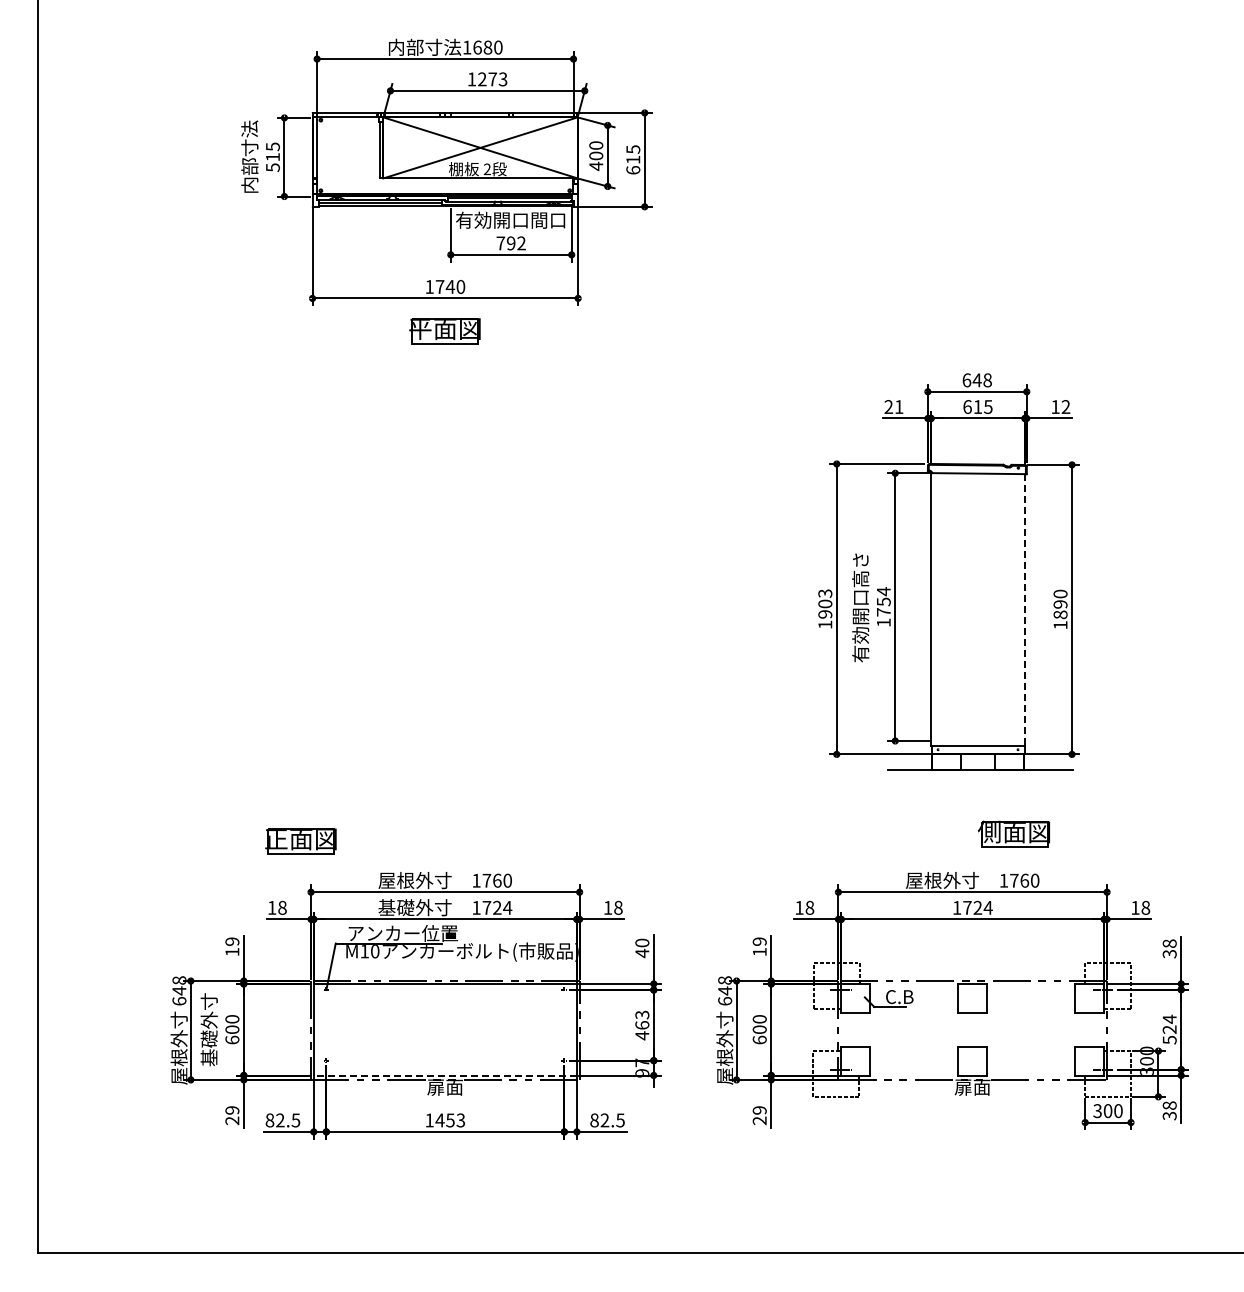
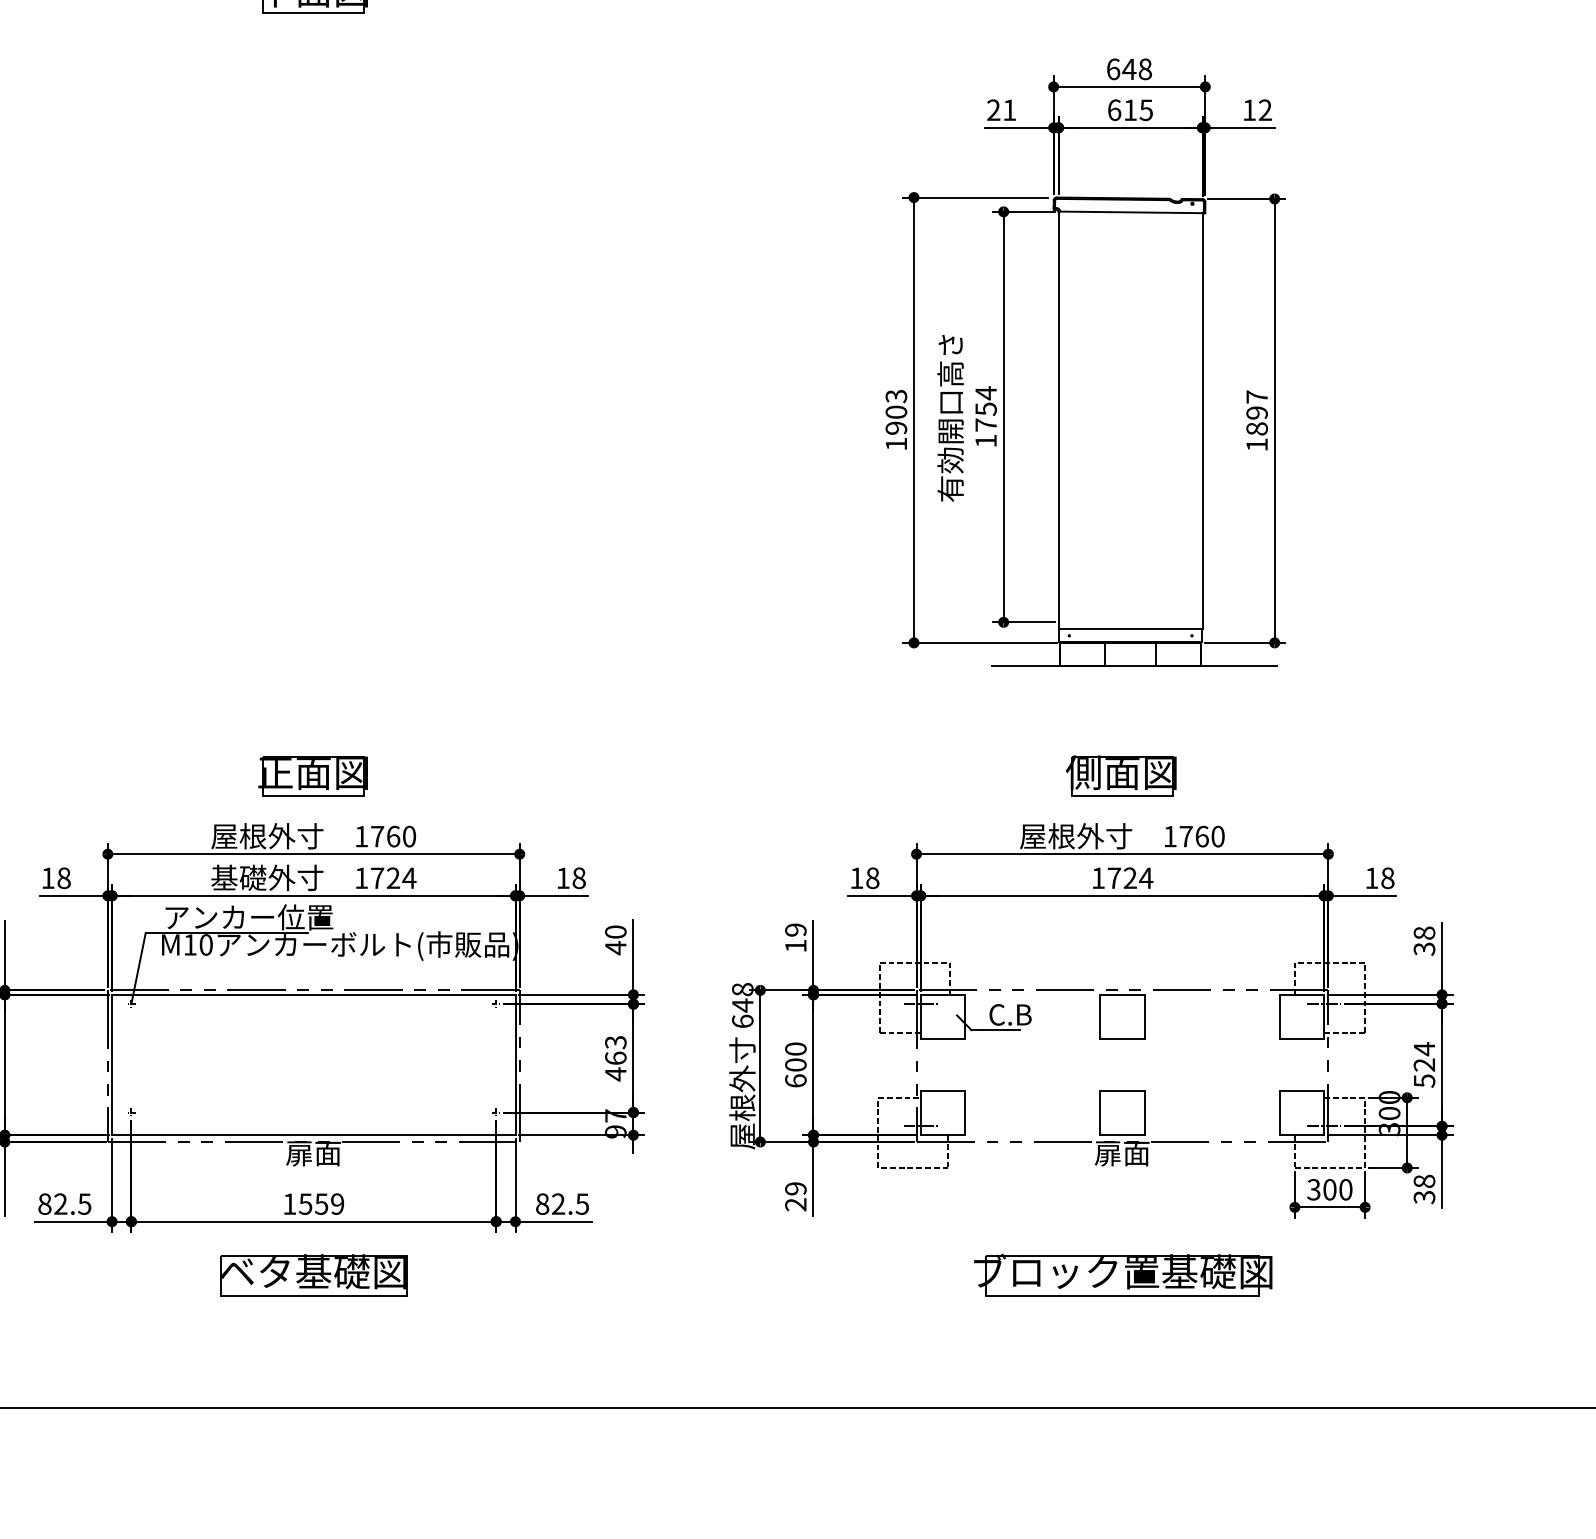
text: (1060, 593) -> (1257, 396), 1890 -> 1897
line: (1024, 609) -> (1201, 420), dashed -> solid
part: (1013, 833) -> (1120, 774), moved
part: (300, 841) -> (312, 776), moved
line: (445, 1075) -> (314, 1135), dashed -> solid
text: (450, 1120) -> (321, 1204), 1453 -> 1559
part: (445, 1166) -> (314, 1274), added
part: (973, 1166) -> (1123, 1274), added

